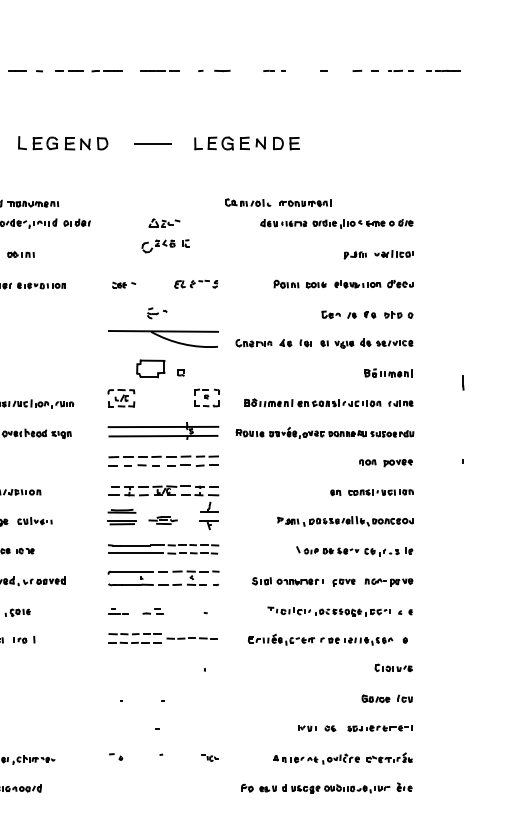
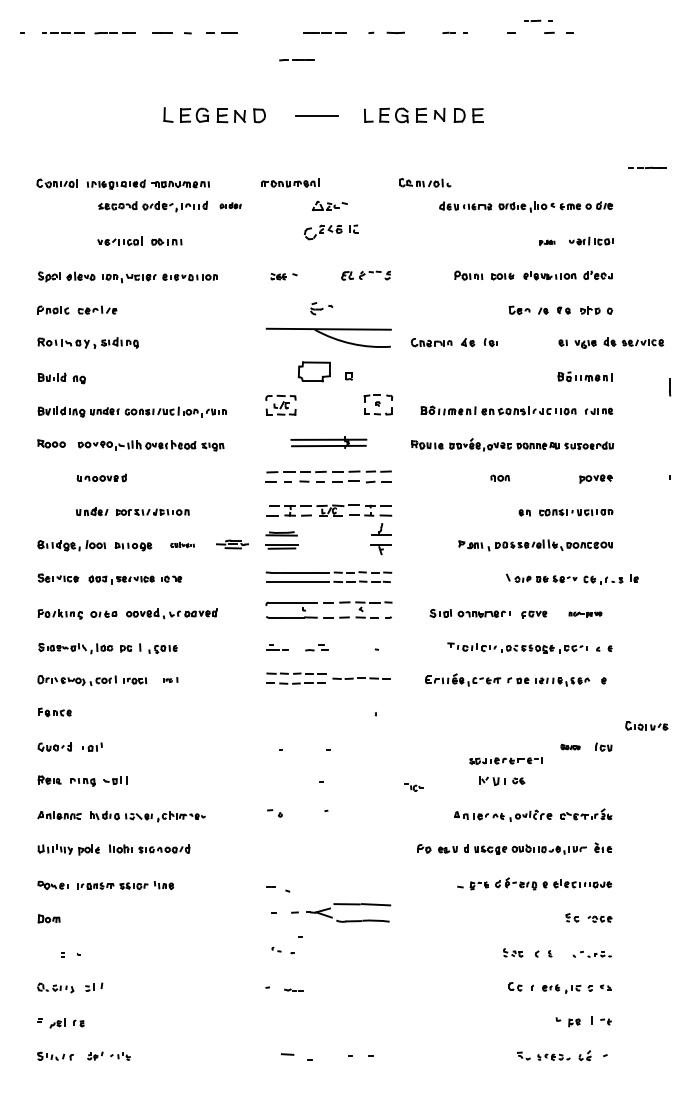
part: (400, 70) -> (538, 20), moved
line: (443, 70) -> (647, 167), moved
line: (106, 71) -> (296, 60), moved
part: (305, 202) -> (290, 182), moved
part: (77, 222) -> (230, 205), size x0.7
part: (355, 255) -> (547, 242), size x0.6
part: (366, 343) -> (610, 342), moved
part: (163, 430) -> (328, 442), size x0.6
part: (367, 461) -> (500, 477), moved
part: (34, 520) -> (182, 544), size x0.6
part: (163, 520) -> (232, 544), moved
part: (354, 550) -> (572, 578), moved
part: (389, 582) -> (585, 614), size x0.6
part: (24, 639) -> (170, 679), size x0.6
part: (393, 667) -> (646, 725), moved
part: (375, 698) -> (570, 746), size x0.6
part: (307, 728) -> (492, 780), size x1.4
part: (379, 728) -> (505, 760), moved
part: (209, 757) -> (413, 787), moved

